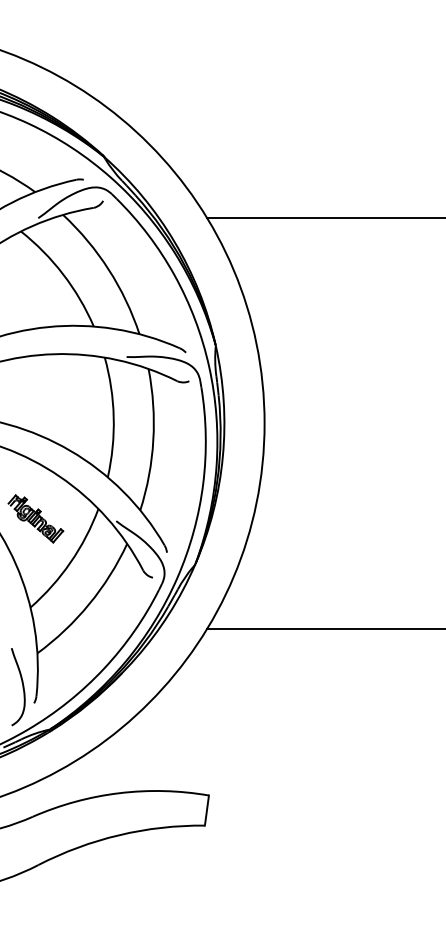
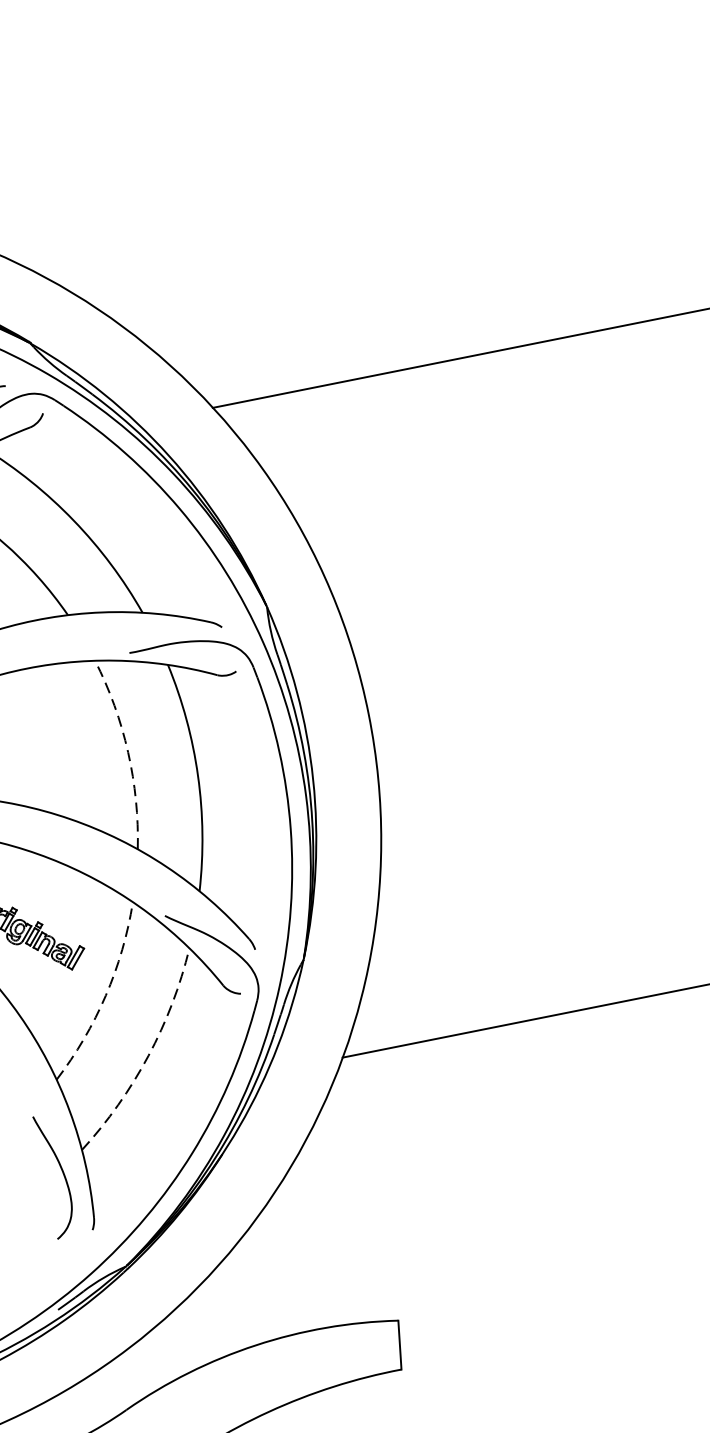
arc: (113, 417) -> (127, 752), solid -> dashed
arc: (70, 562) -> (105, 995), solid -> dashed
arc: (89, 604) -> (148, 1056), solid -> dashed
curve: (22, 687) -> (62, 1175), moved

